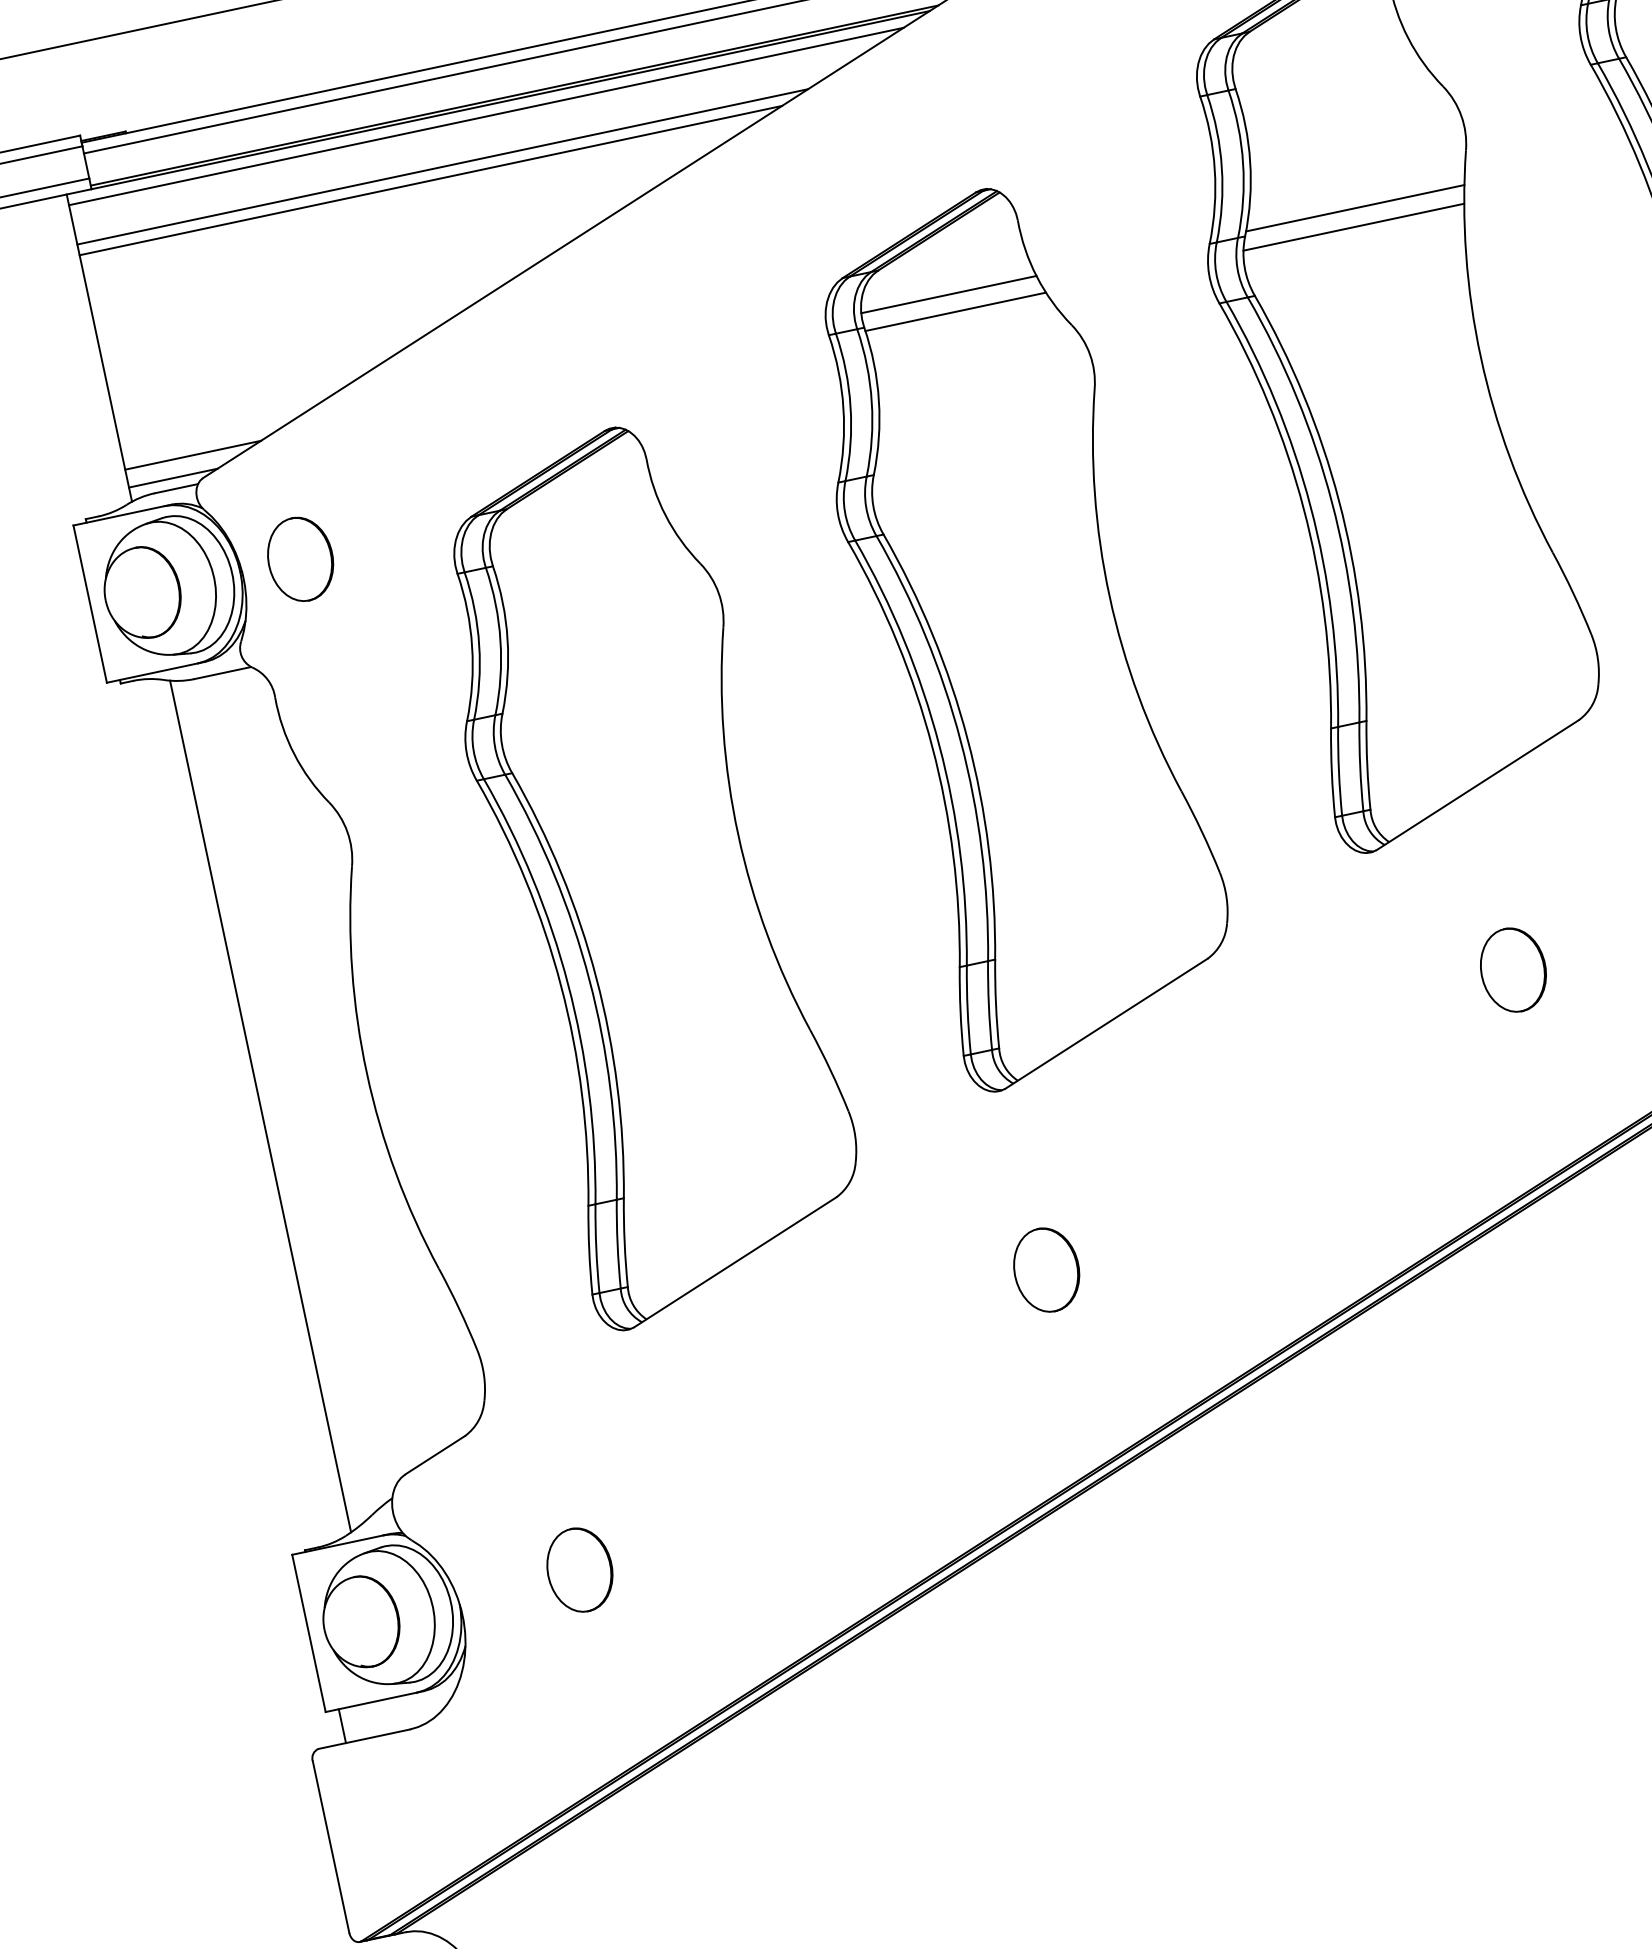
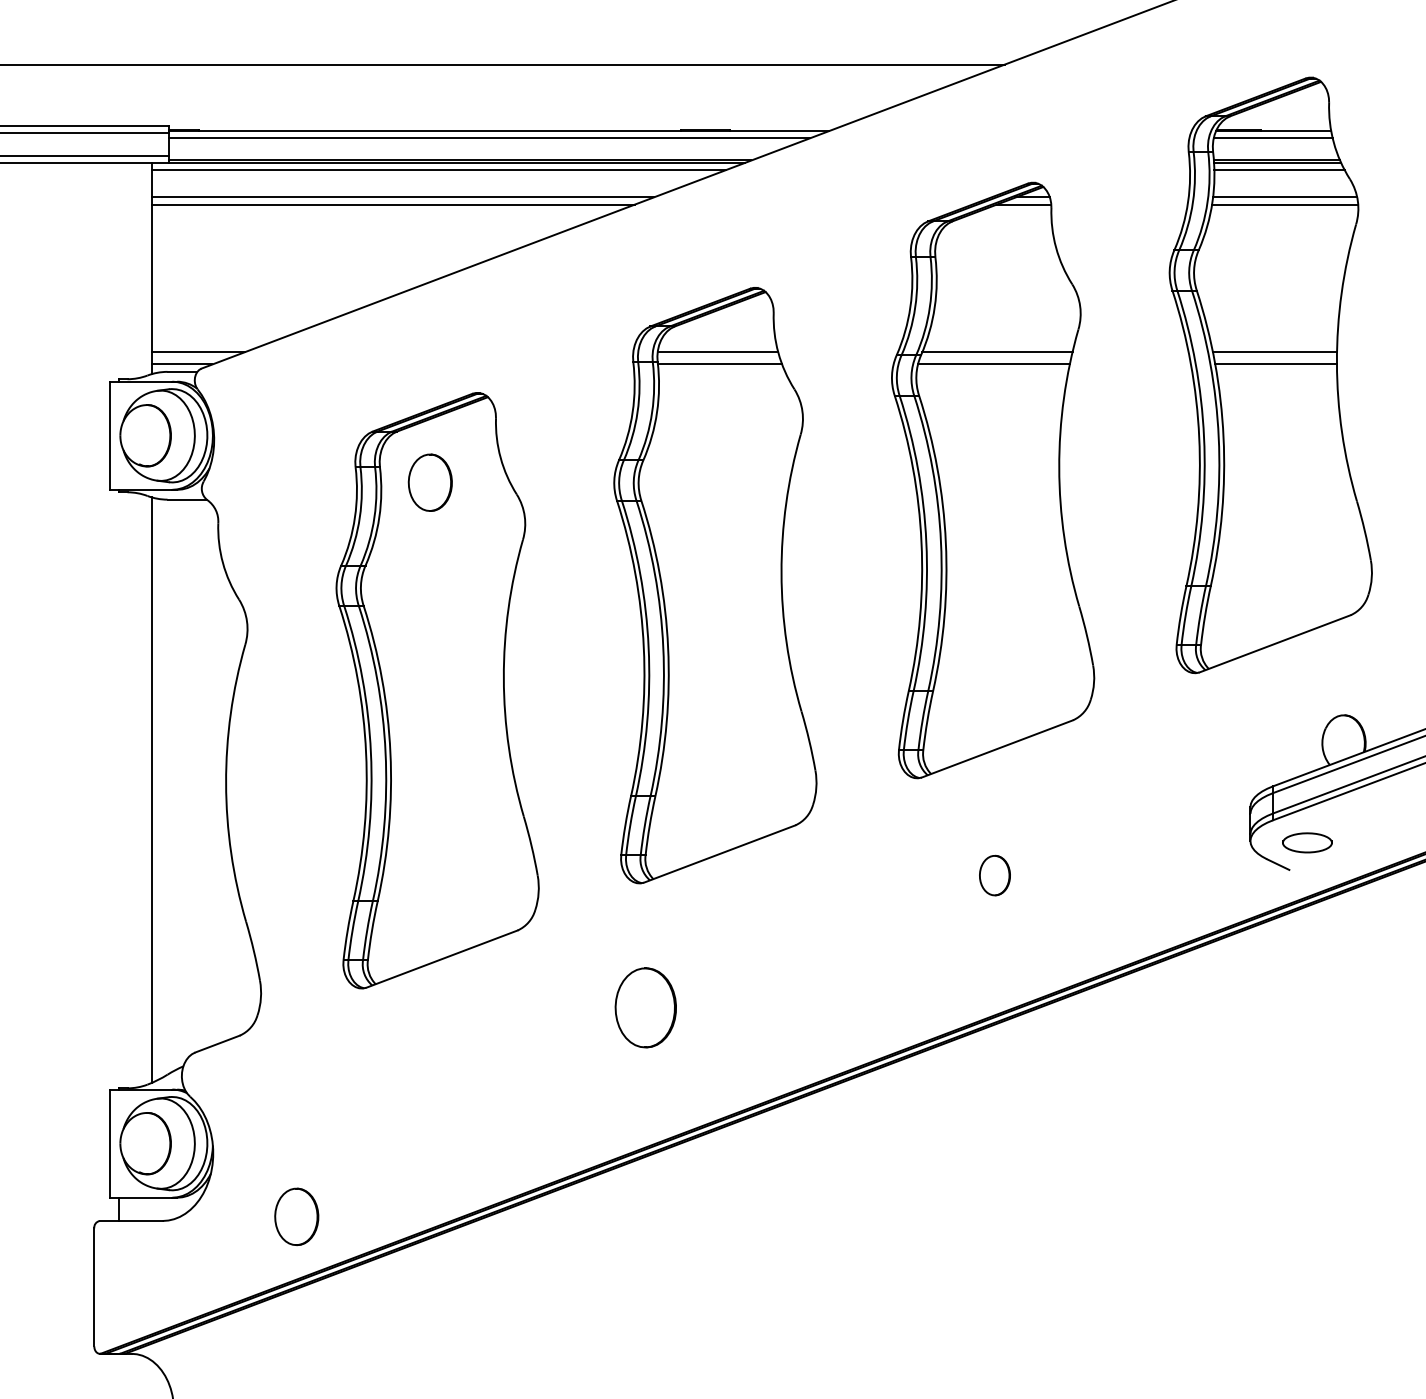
part: (299, 559) -> (429, 482), moved
part: (1512, 970) -> (994, 875), size x0.7
part: (1046, 1269) -> (645, 1007), size x1.4
part: (579, 1569) -> (296, 1216), moved

